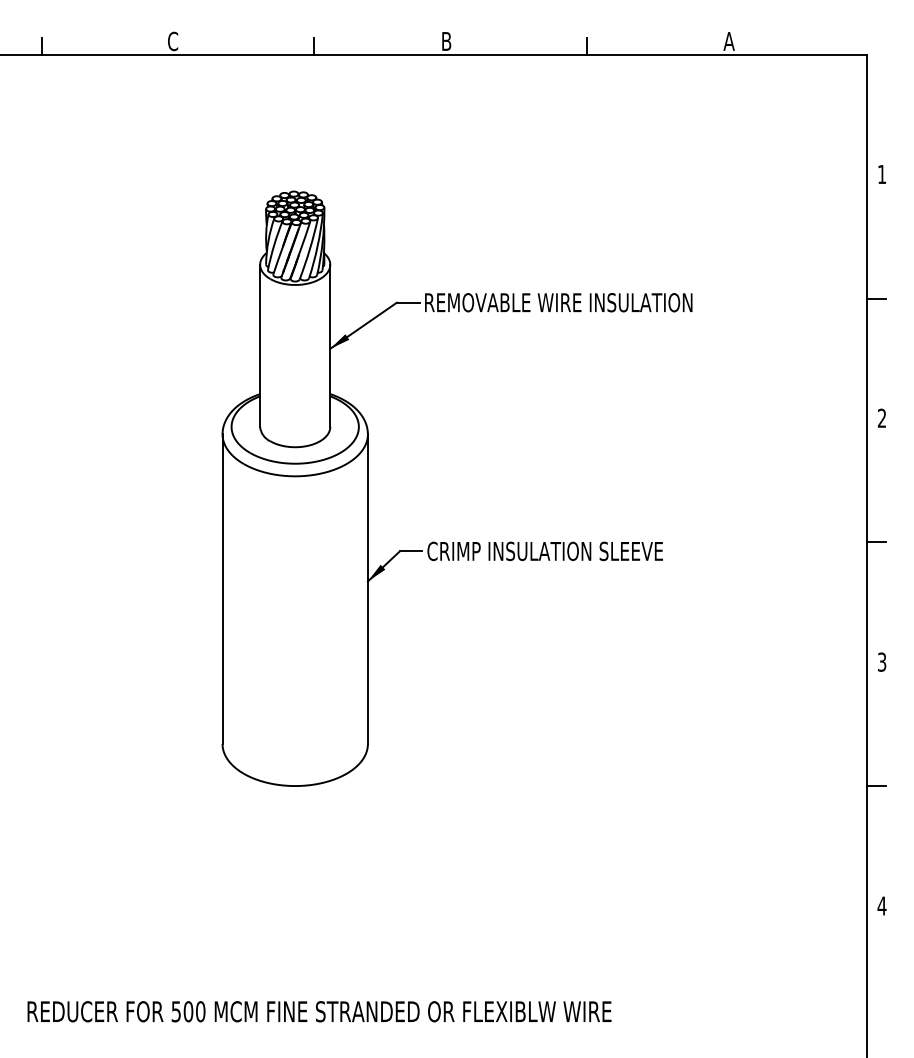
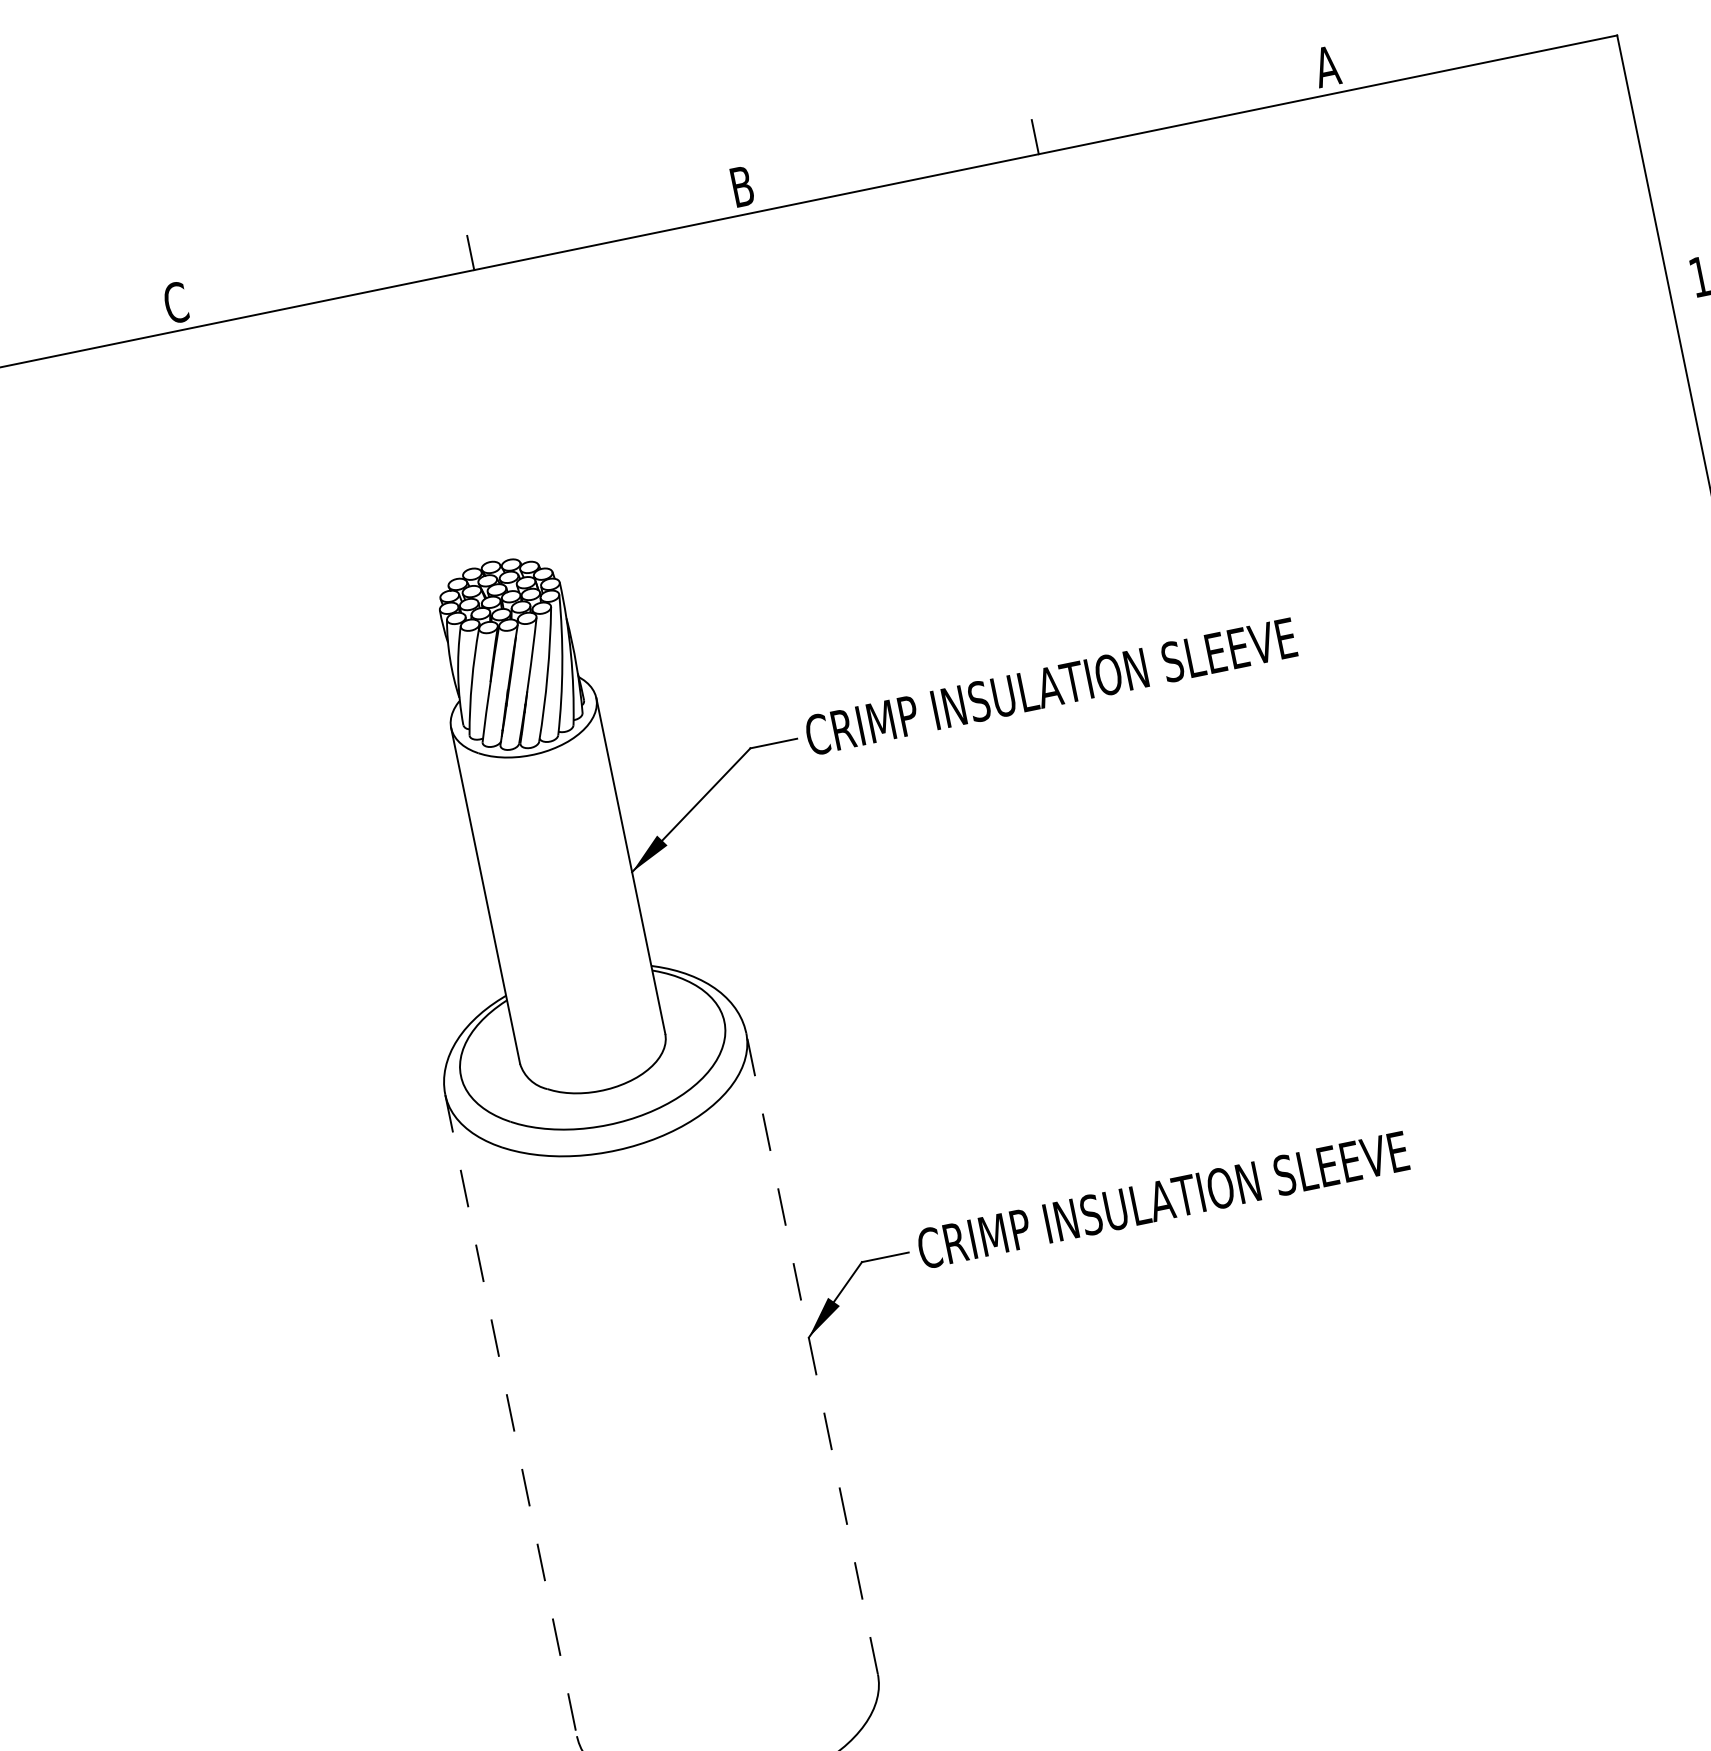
text: (558, 302) -> (1084, 679), REMOVABLE WIRE INSULATION -> CRIMP INSULATION SLEEVE
line: (222, 589) -> (511, 1416), solid -> dashed
line: (367, 589) -> (811, 1354), solid -> dashed

